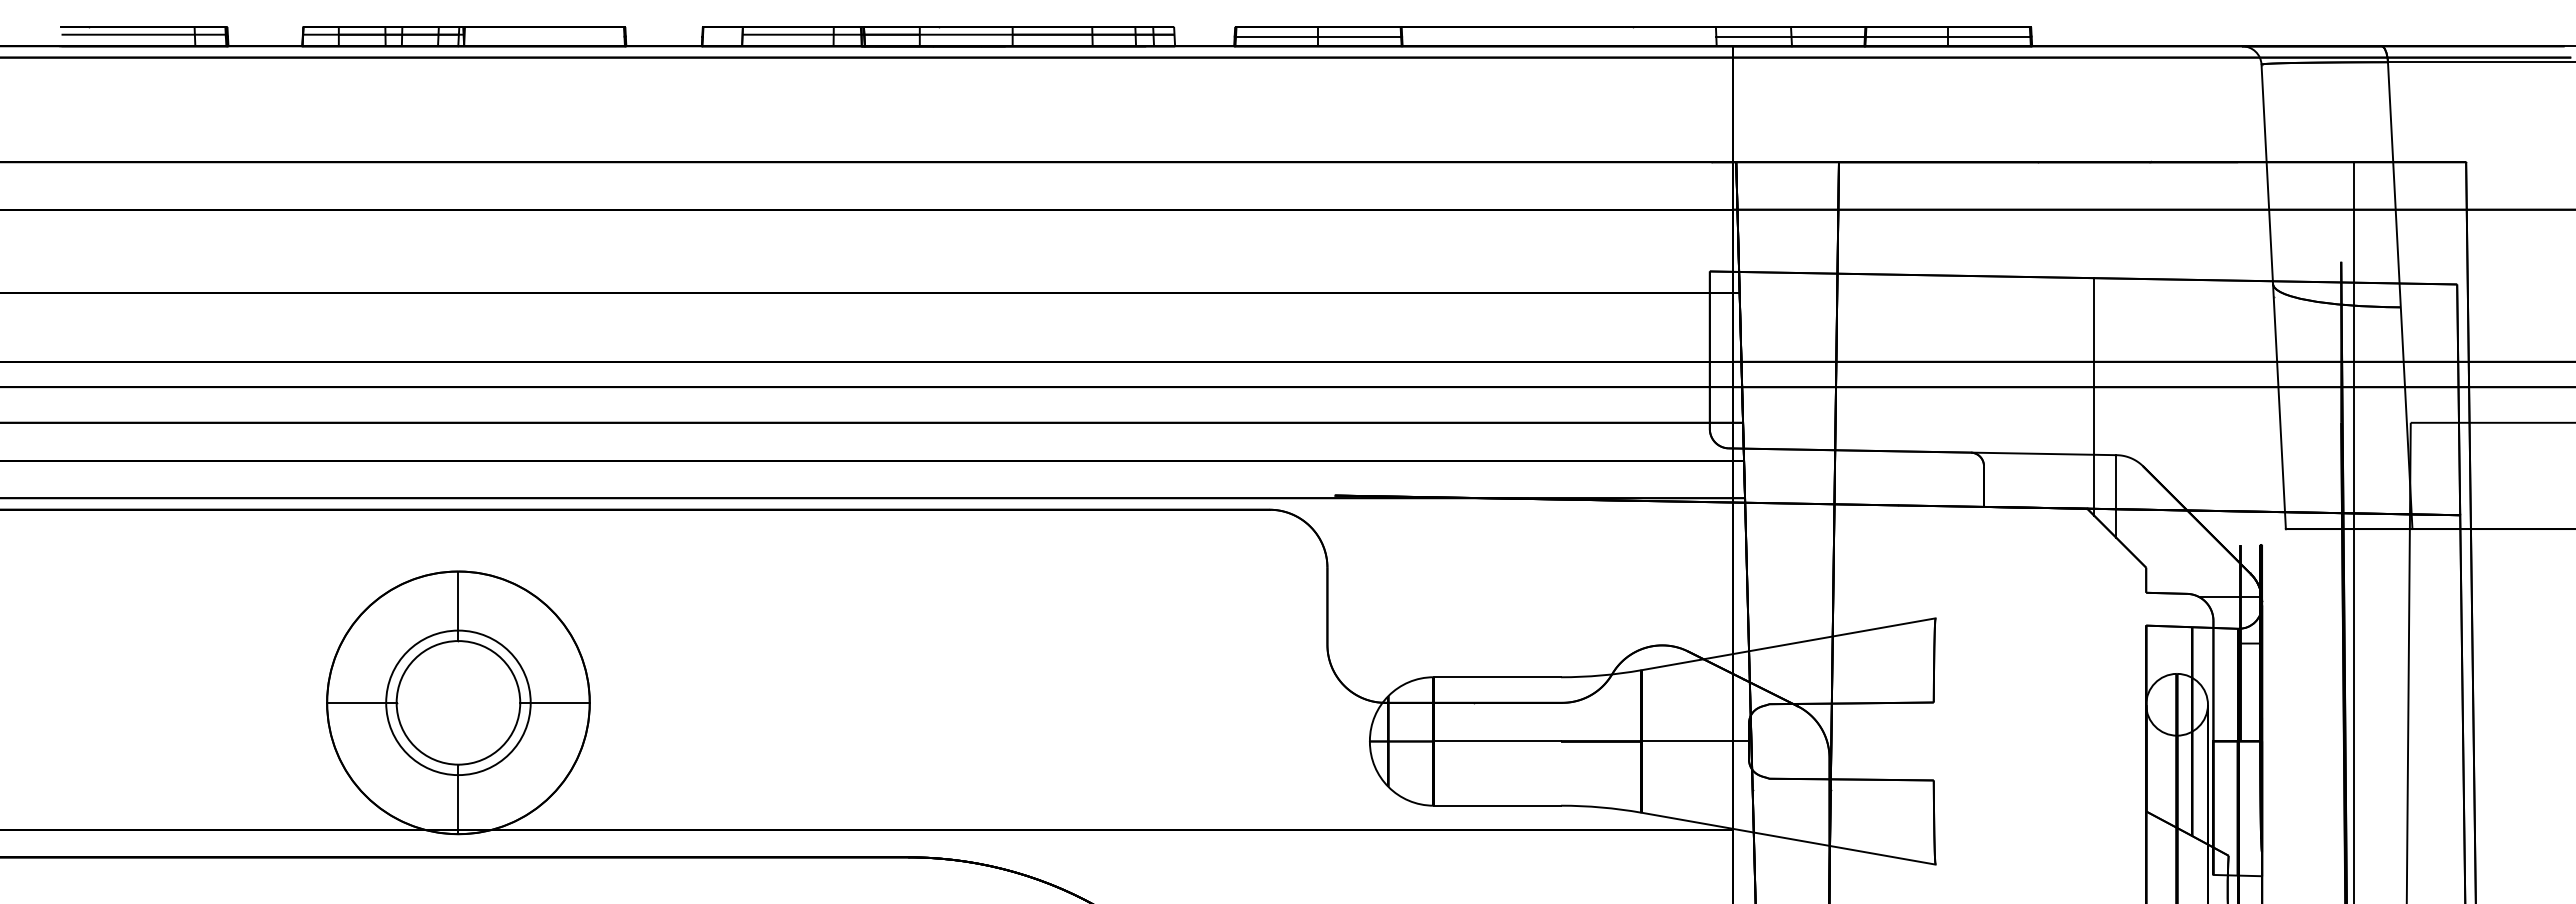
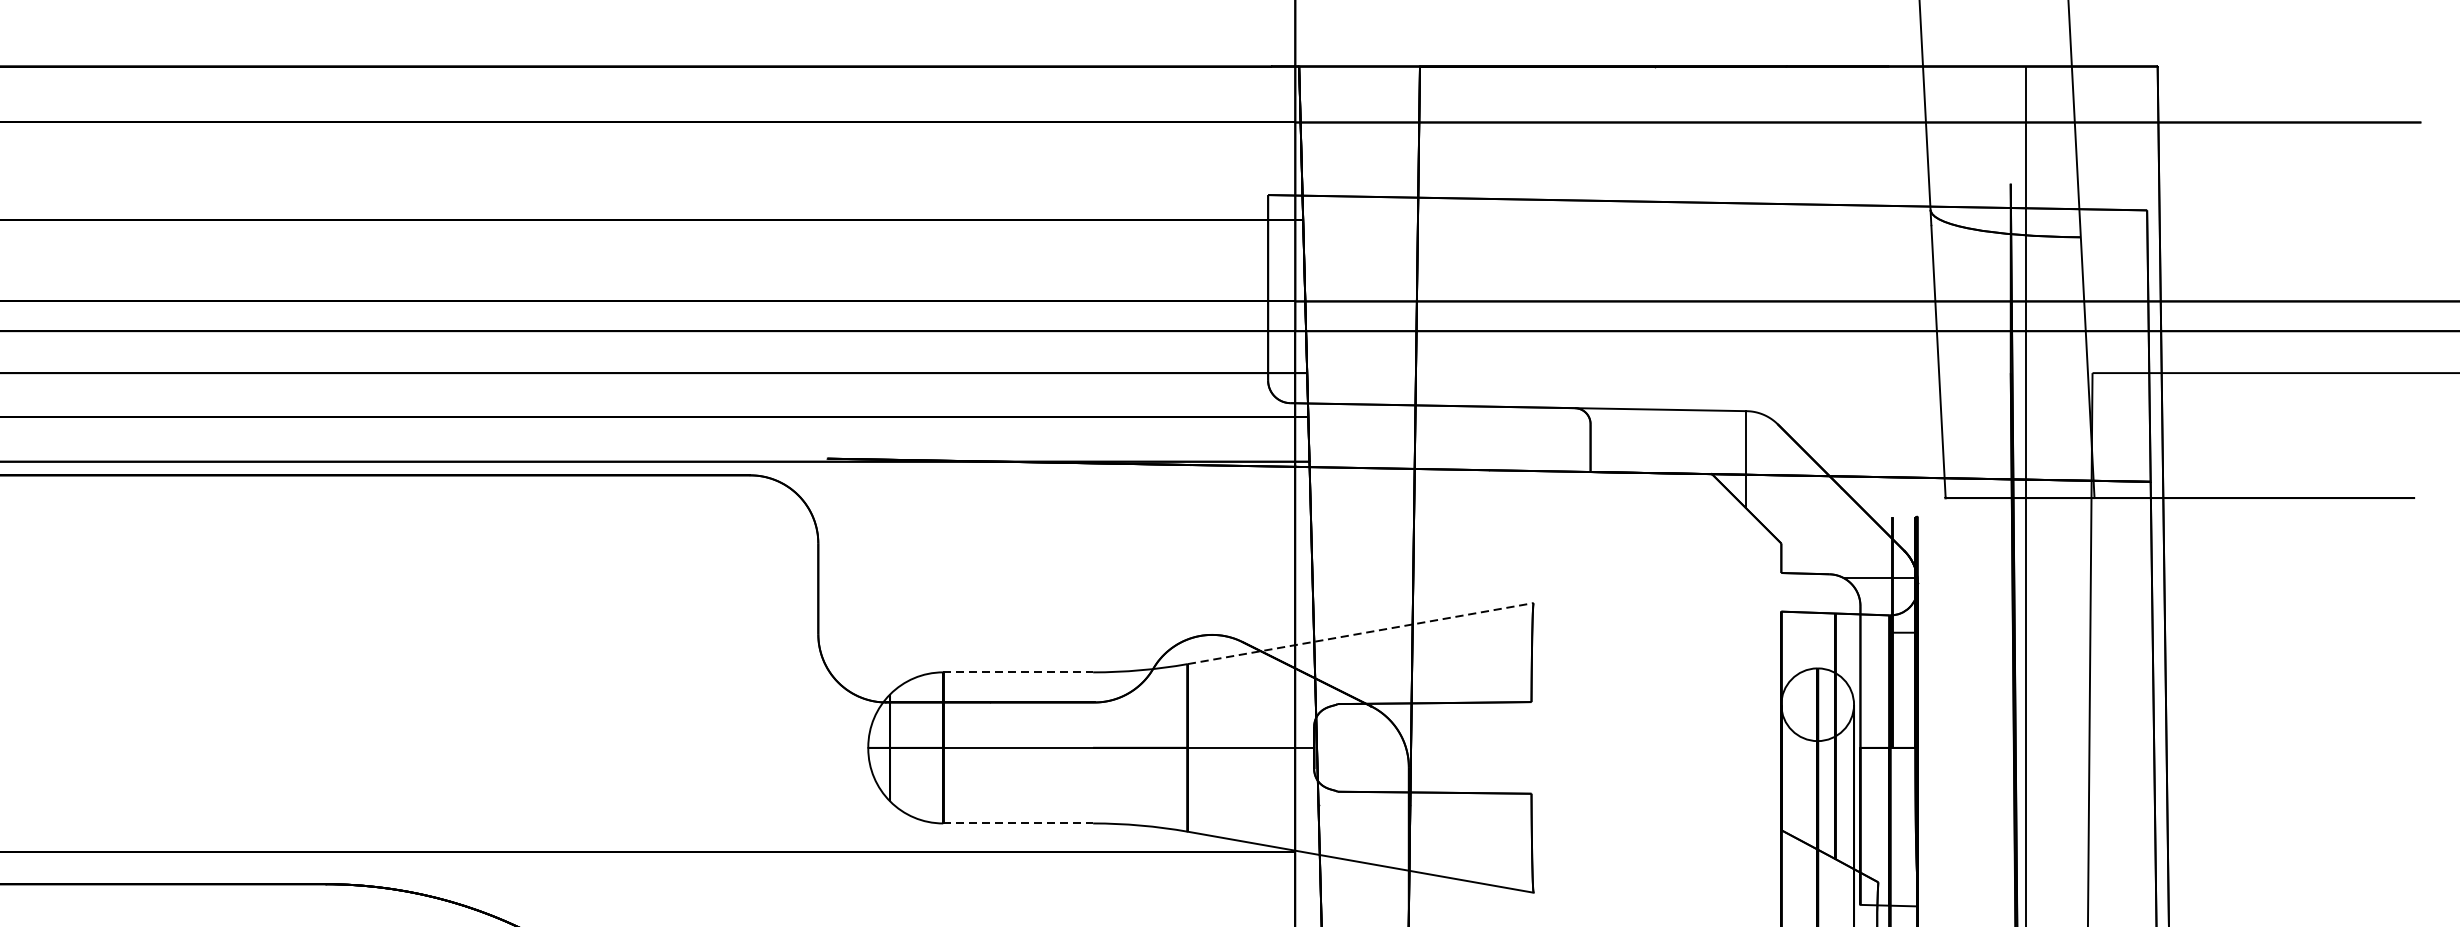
line: (2094, 396) -> (1720, 342), removed
line: (1789, 644) -> (1361, 633), solid -> dashed
line: (1497, 677) -> (1018, 672), solid -> dashed
line: (1497, 805) -> (1018, 823), solid -> dashed

